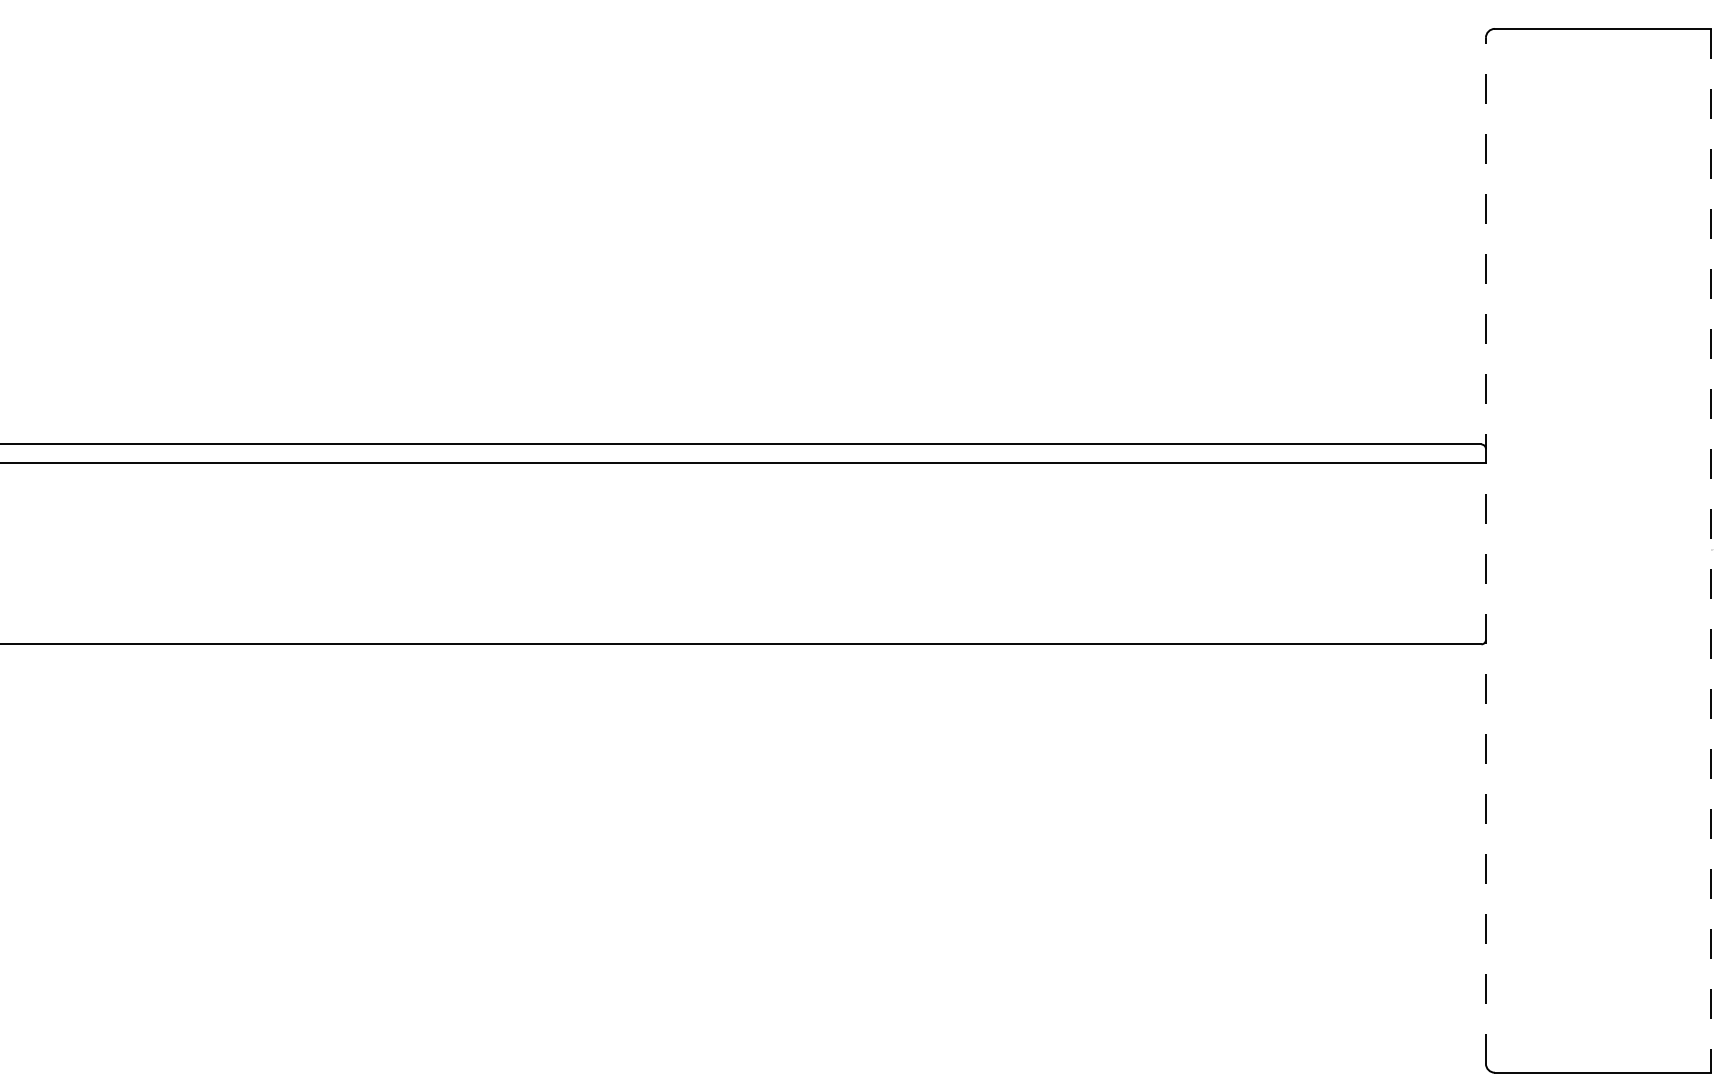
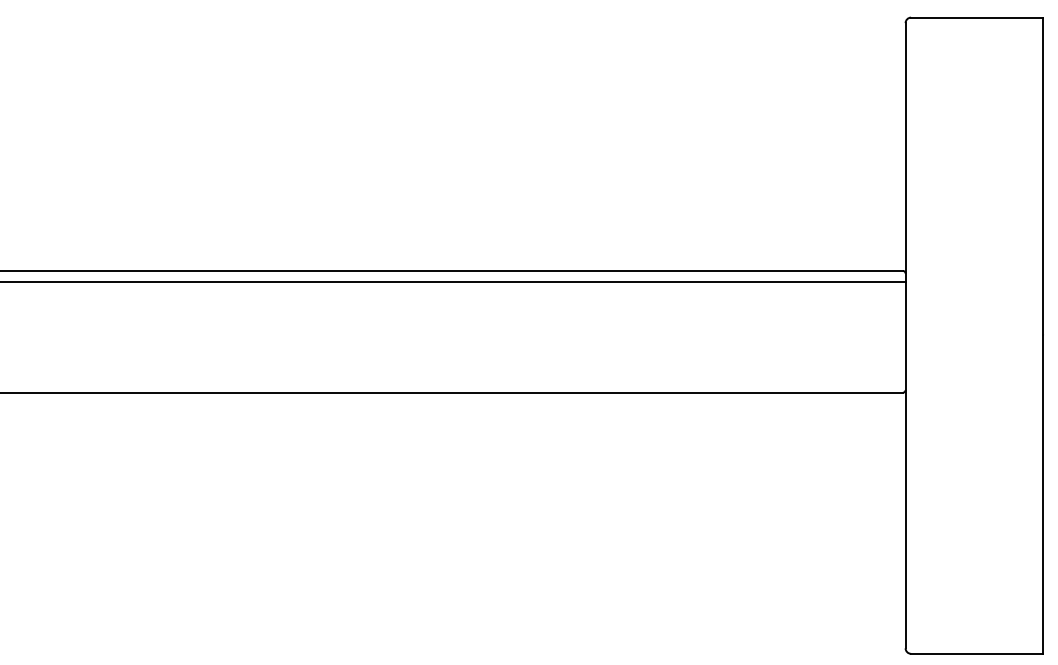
line: (1485, 550) -> (905, 335), dashed -> solid
line: (1710, 552) -> (1042, 336), dashed -> solid

